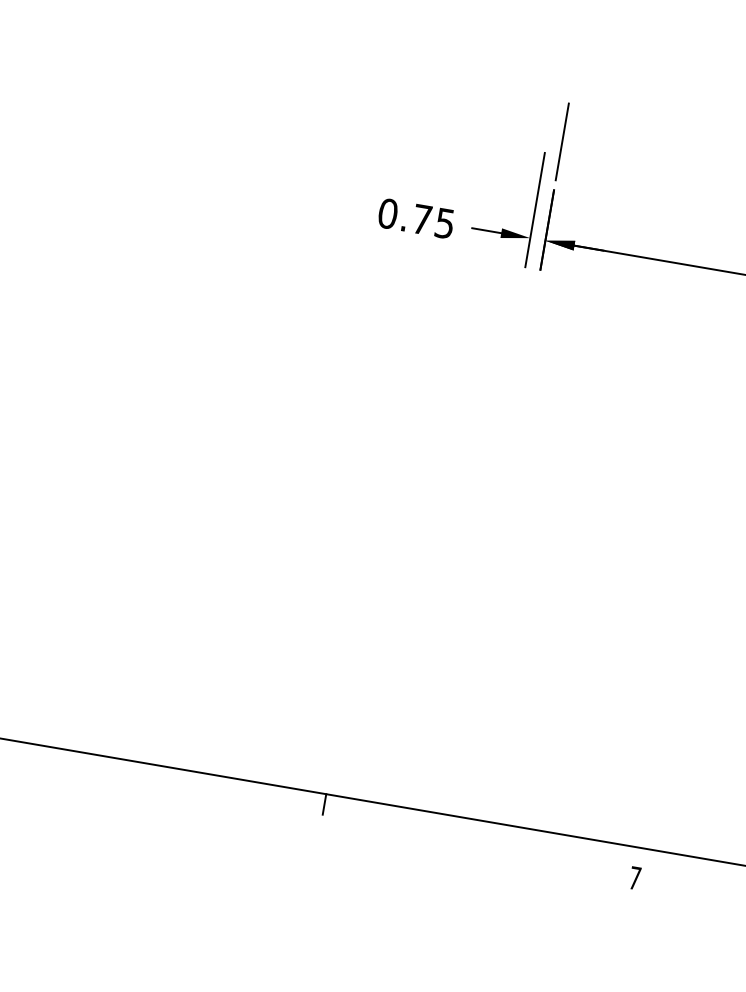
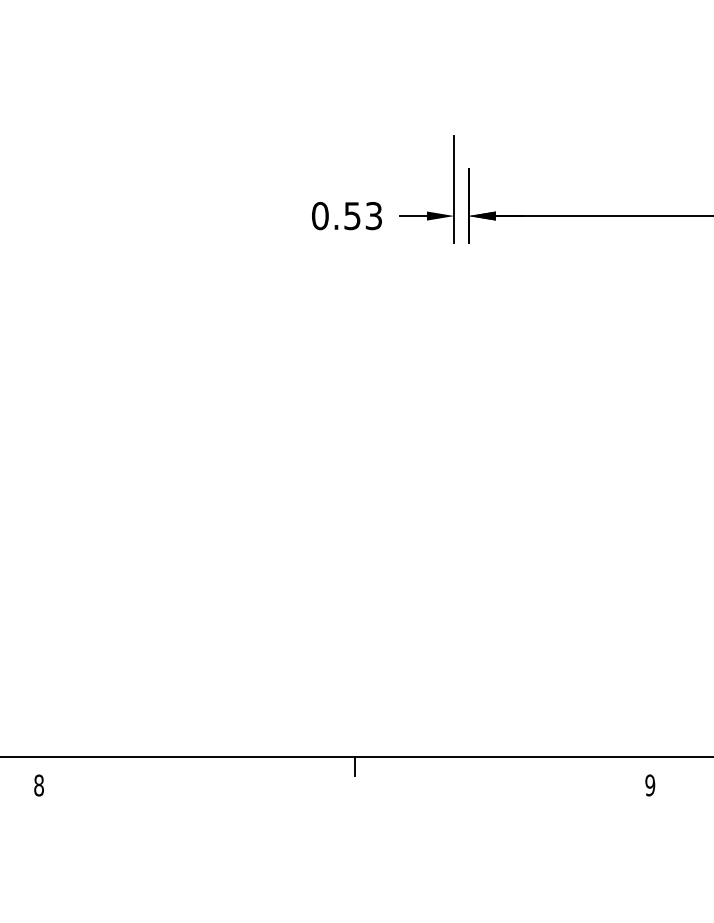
line: (562, 141) -> (468, 122), removed
text: (432, 221) -> (362, 216), 0.75 -> 0.53
text: (635, 878) -> (650, 785), 7 -> 9

